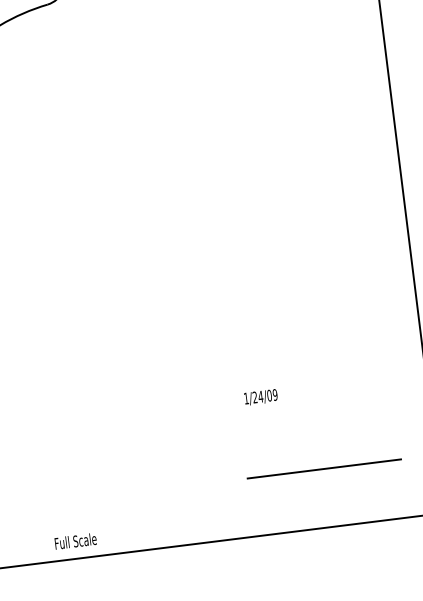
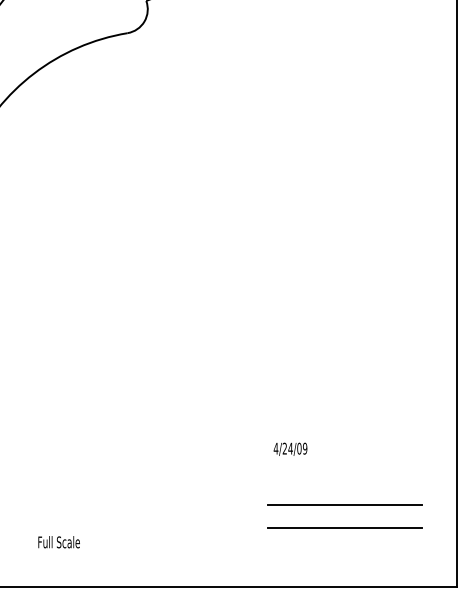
text: (245, 398) -> (275, 448), 1/24/09 -> 4/24/09
line: (321, 445) -> (344, 504), added
text: (75, 541) -> (58, 542), moved

